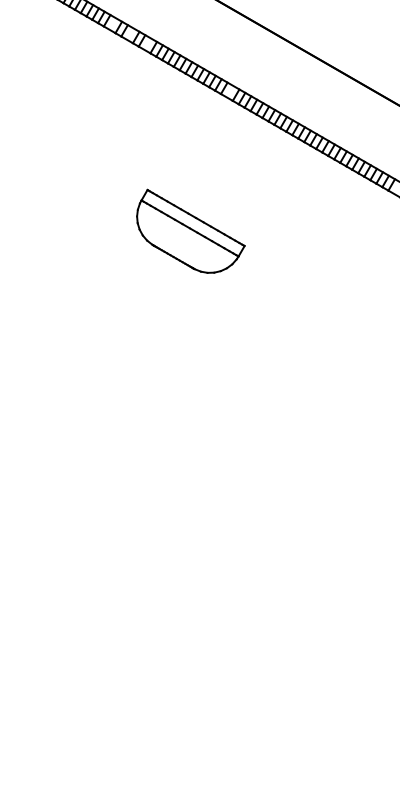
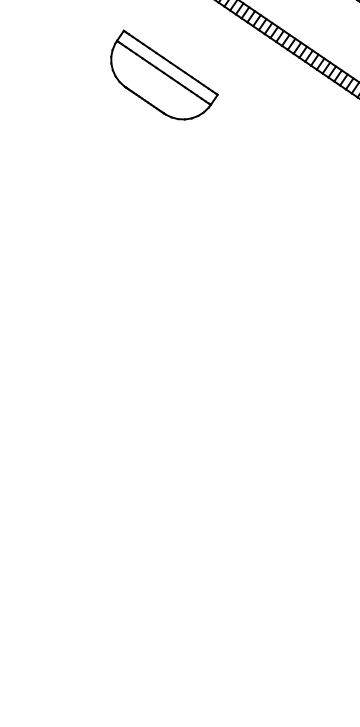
part: (190, 230) -> (164, 75), moved

